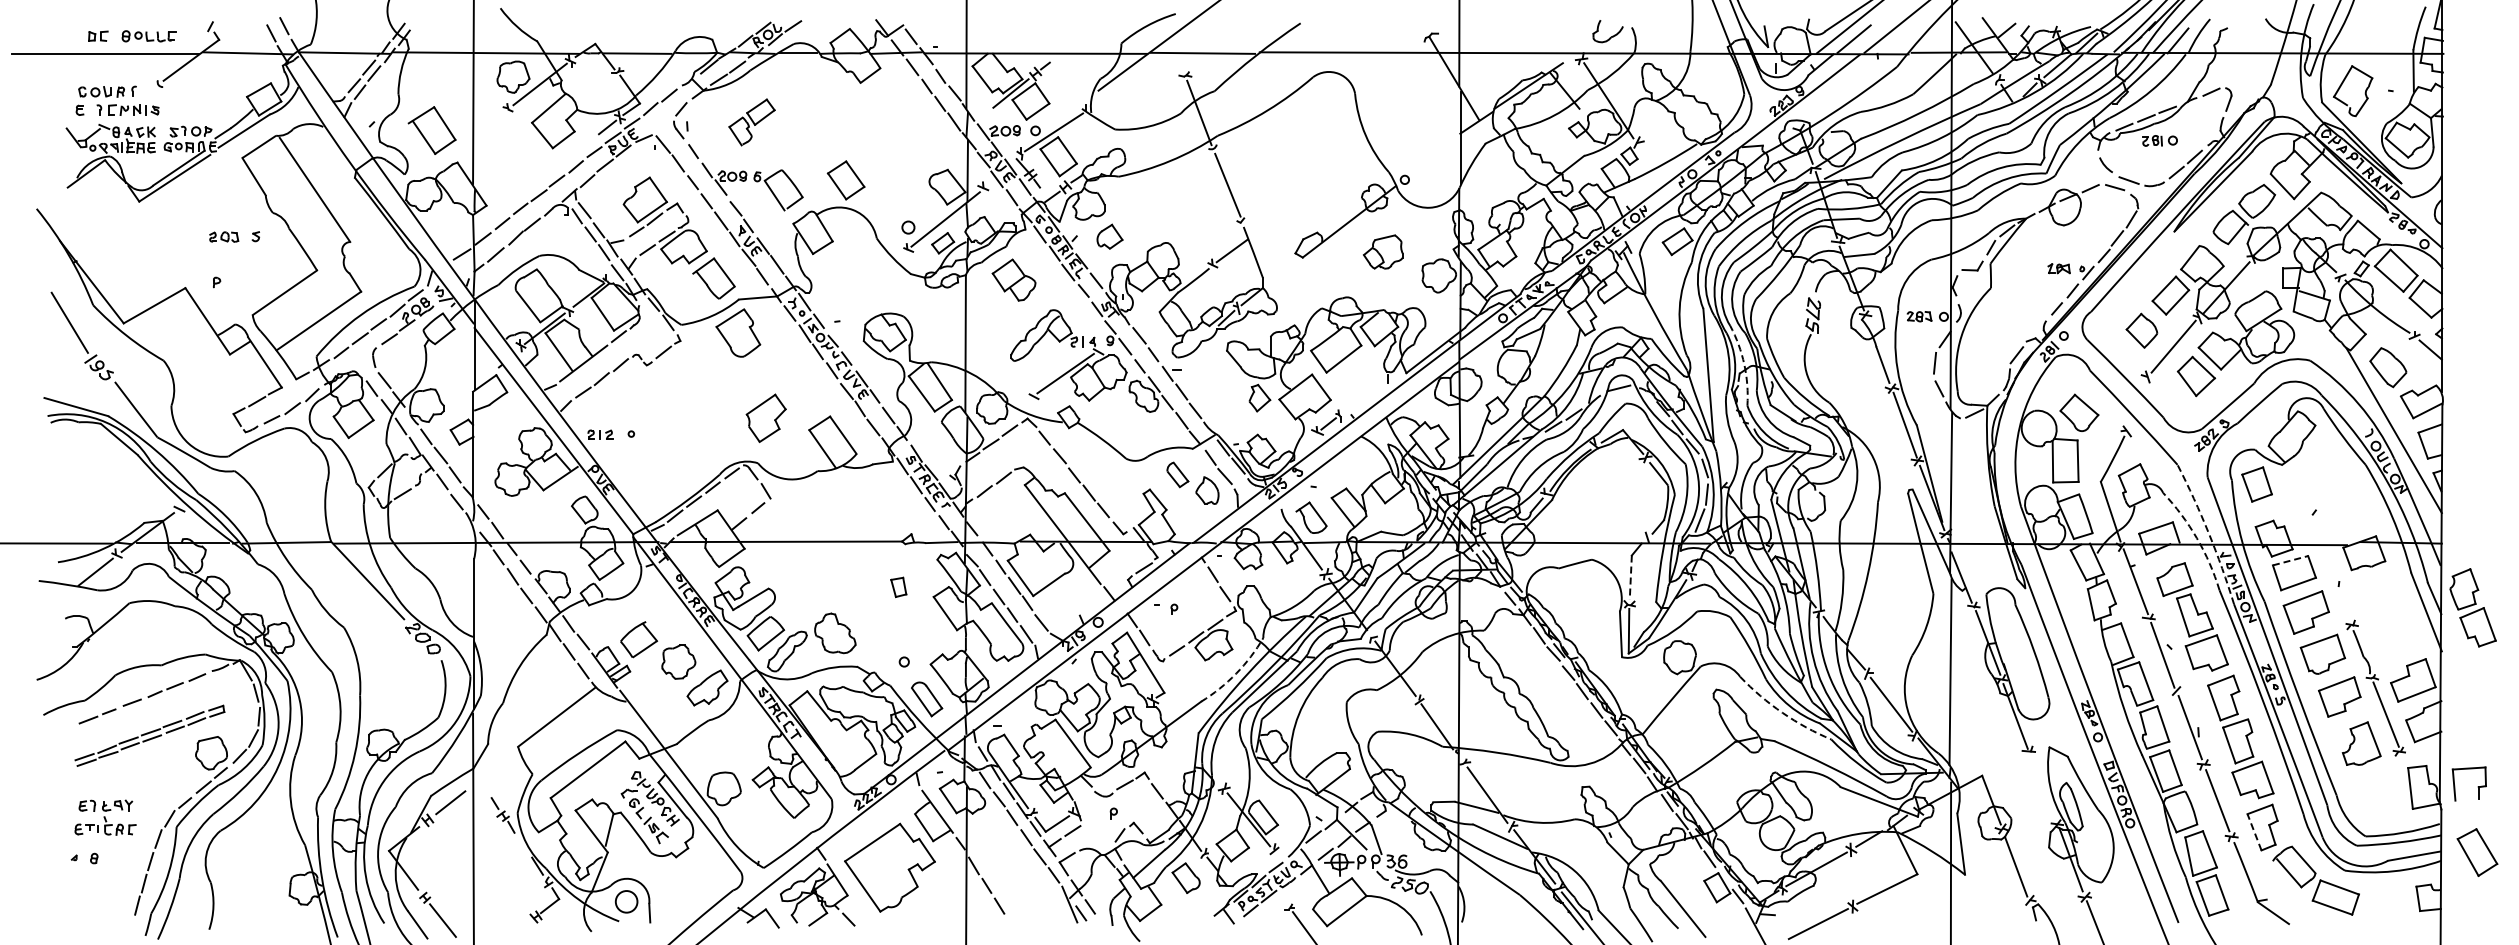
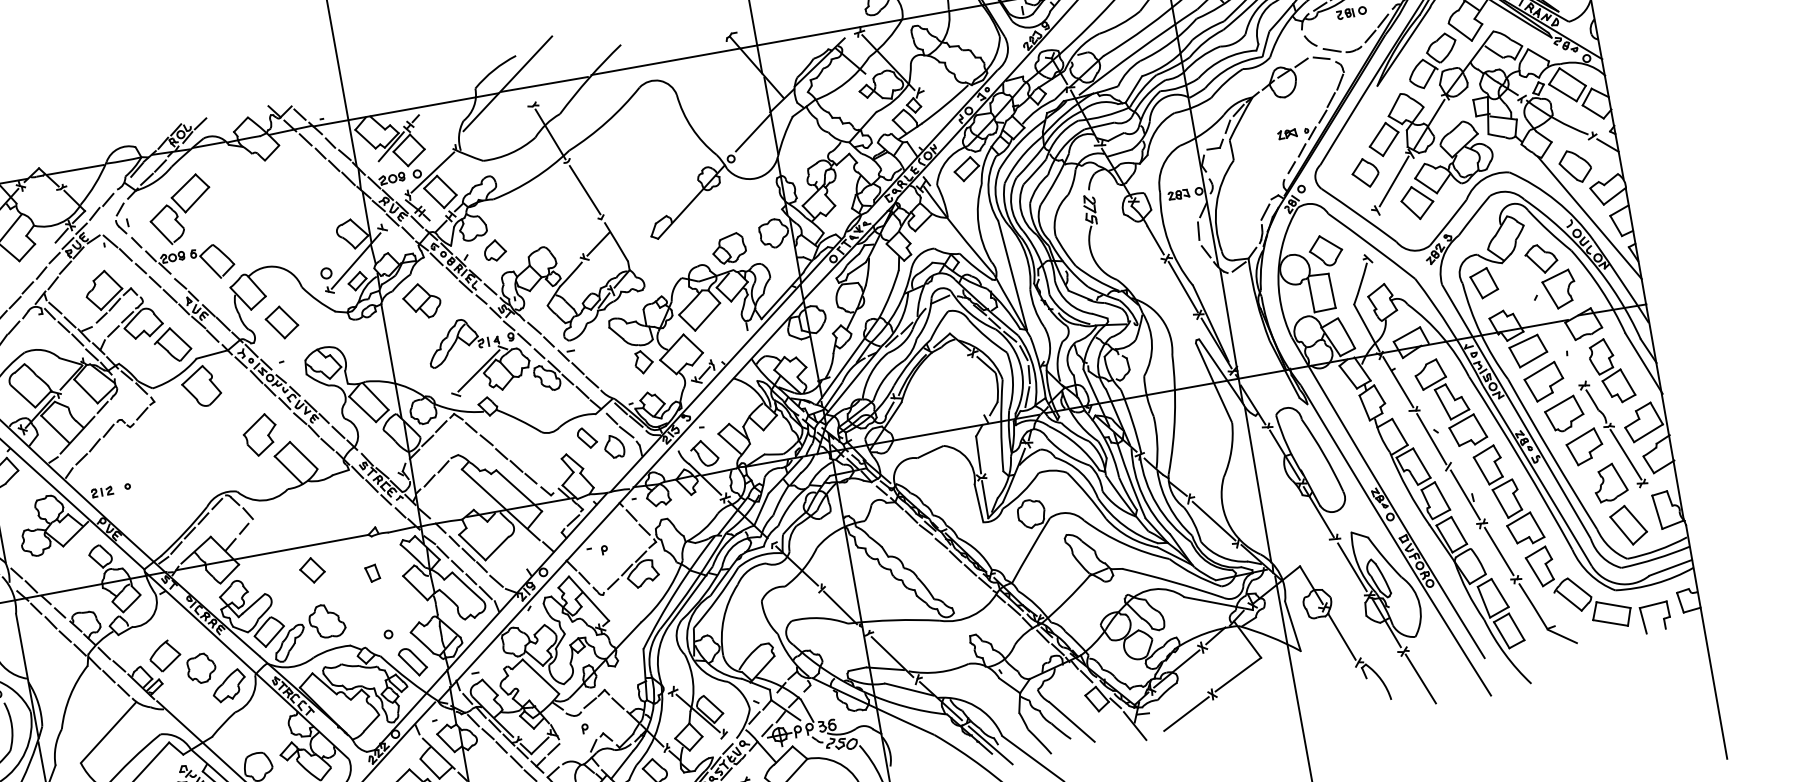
part: (751, 122) -> (180, 209), size x1.67
line: (1435, 154) -> (752, 133), added
part: (845, 180) -> (281, 322), moved
part: (1383, 251) -> (729, 248), moved
arc: (1744, 364) -> (1040, 260), dashed -> solid
part: (765, 417) -> (259, 434), moved
part: (2336, 490) -> (1550, 276), added
arc: (2208, 533) -> (1451, 331), dashed -> solid
arc: (2196, 538) -> (1442, 337), dashed -> solid
line: (2291, 560) -> (1524, 341), dashed -> solid
part: (829, 570) -> (312, 569), added
line: (1630, 578) -> (978, 455), dashed -> solid
part: (2472, 607) -> (1611, 370), moved
arc: (1236, 673) -> (665, 593), dashed -> solid
arc: (1782, 712) -> (1124, 543), dashed -> solid
part: (2477, 786) -> (1662, 618), moved
line: (2042, 787) -> (1351, 566), added
line: (2254, 831) -> (1534, 571), dashed -> solid
part: (2477, 852) -> (1628, 525), moved

